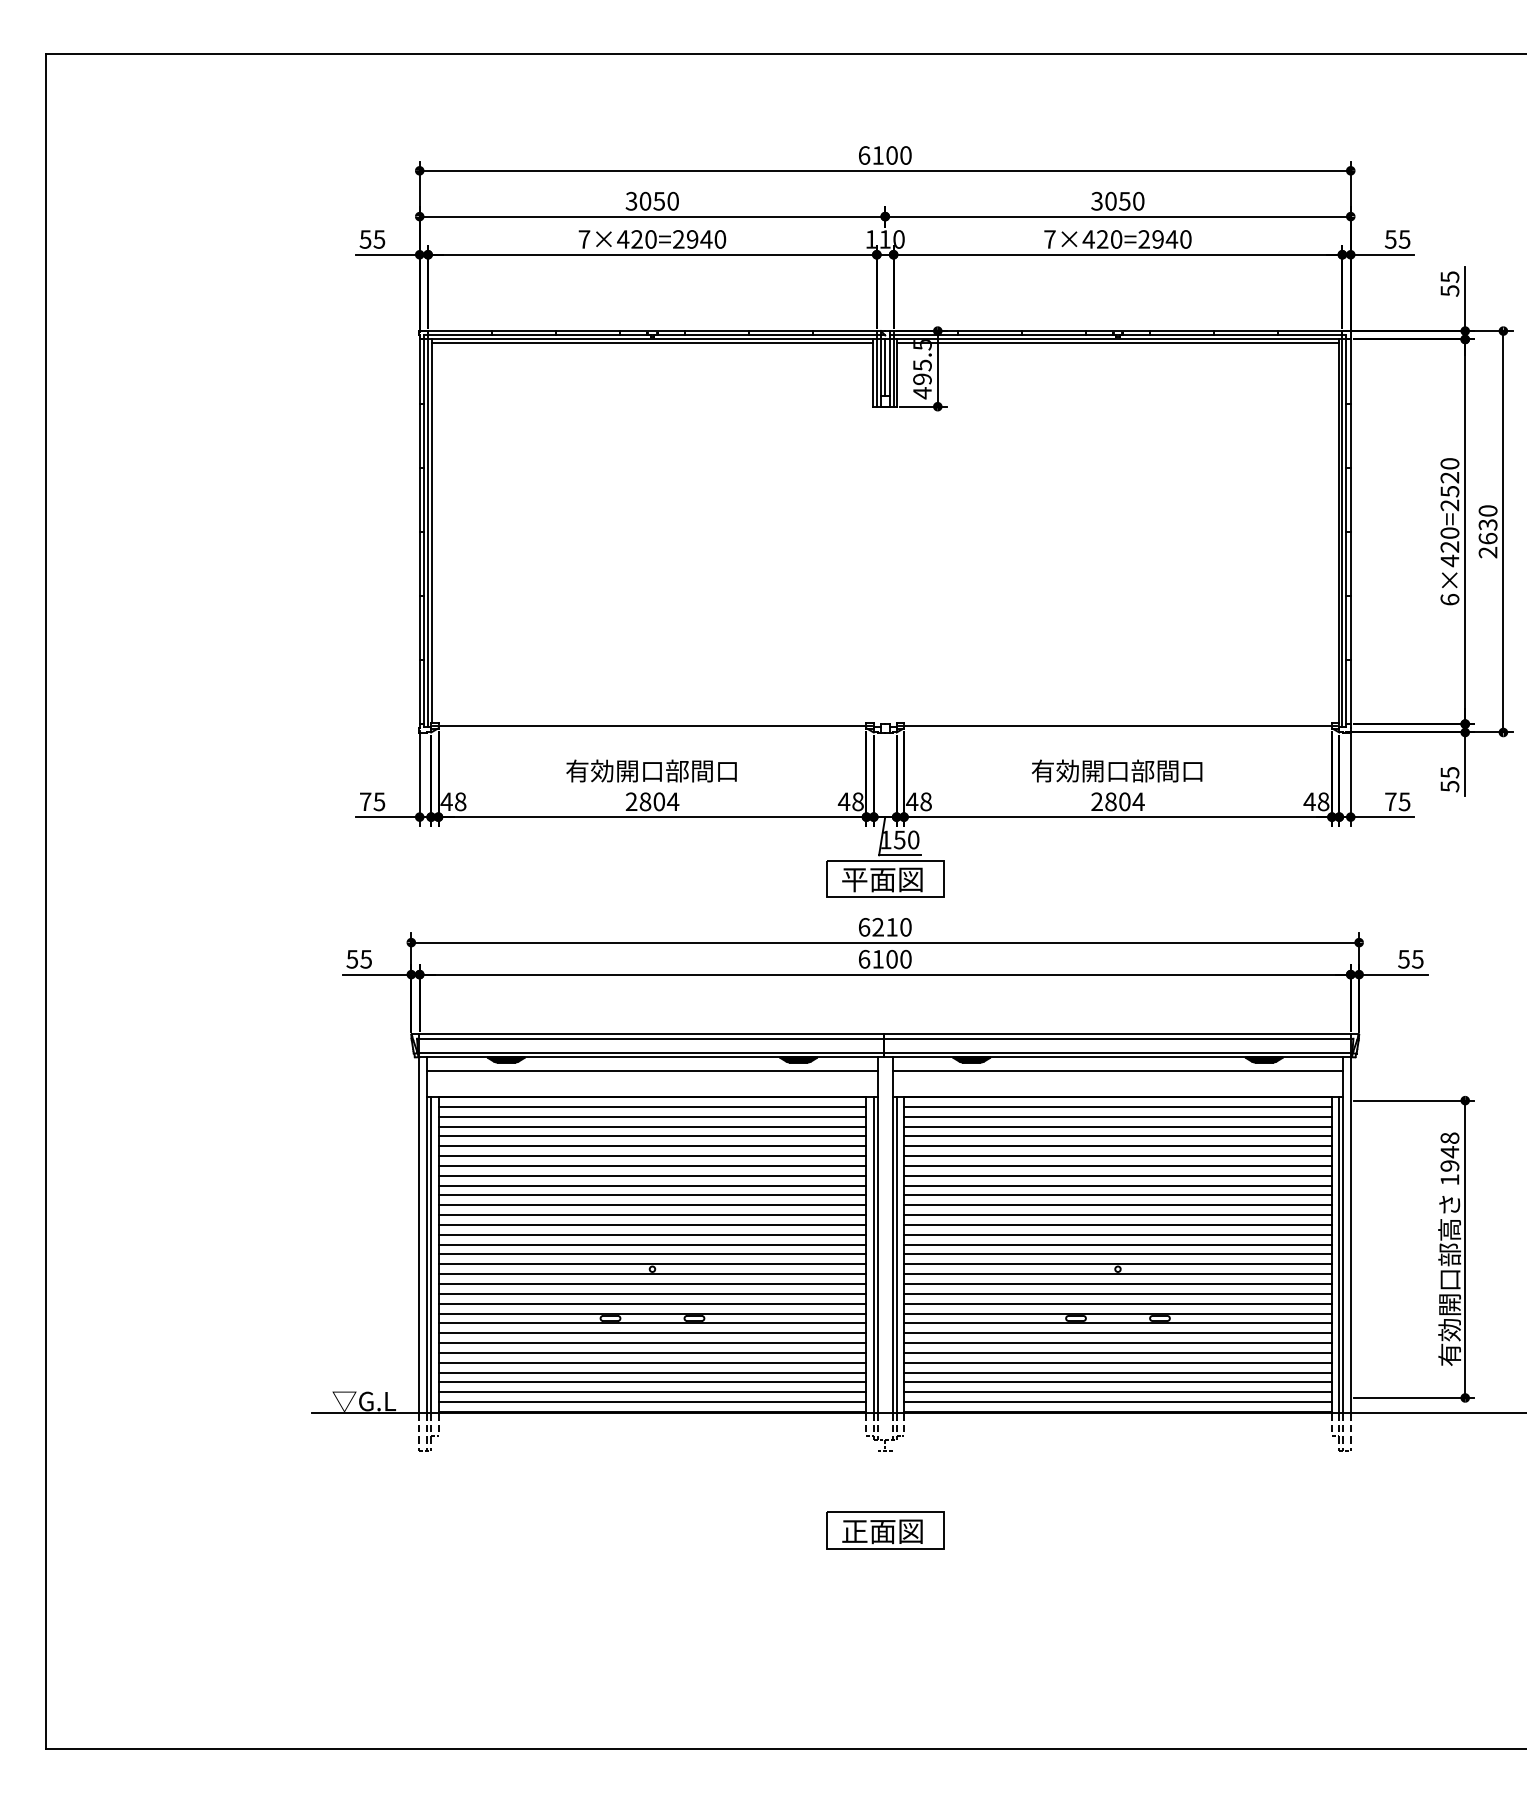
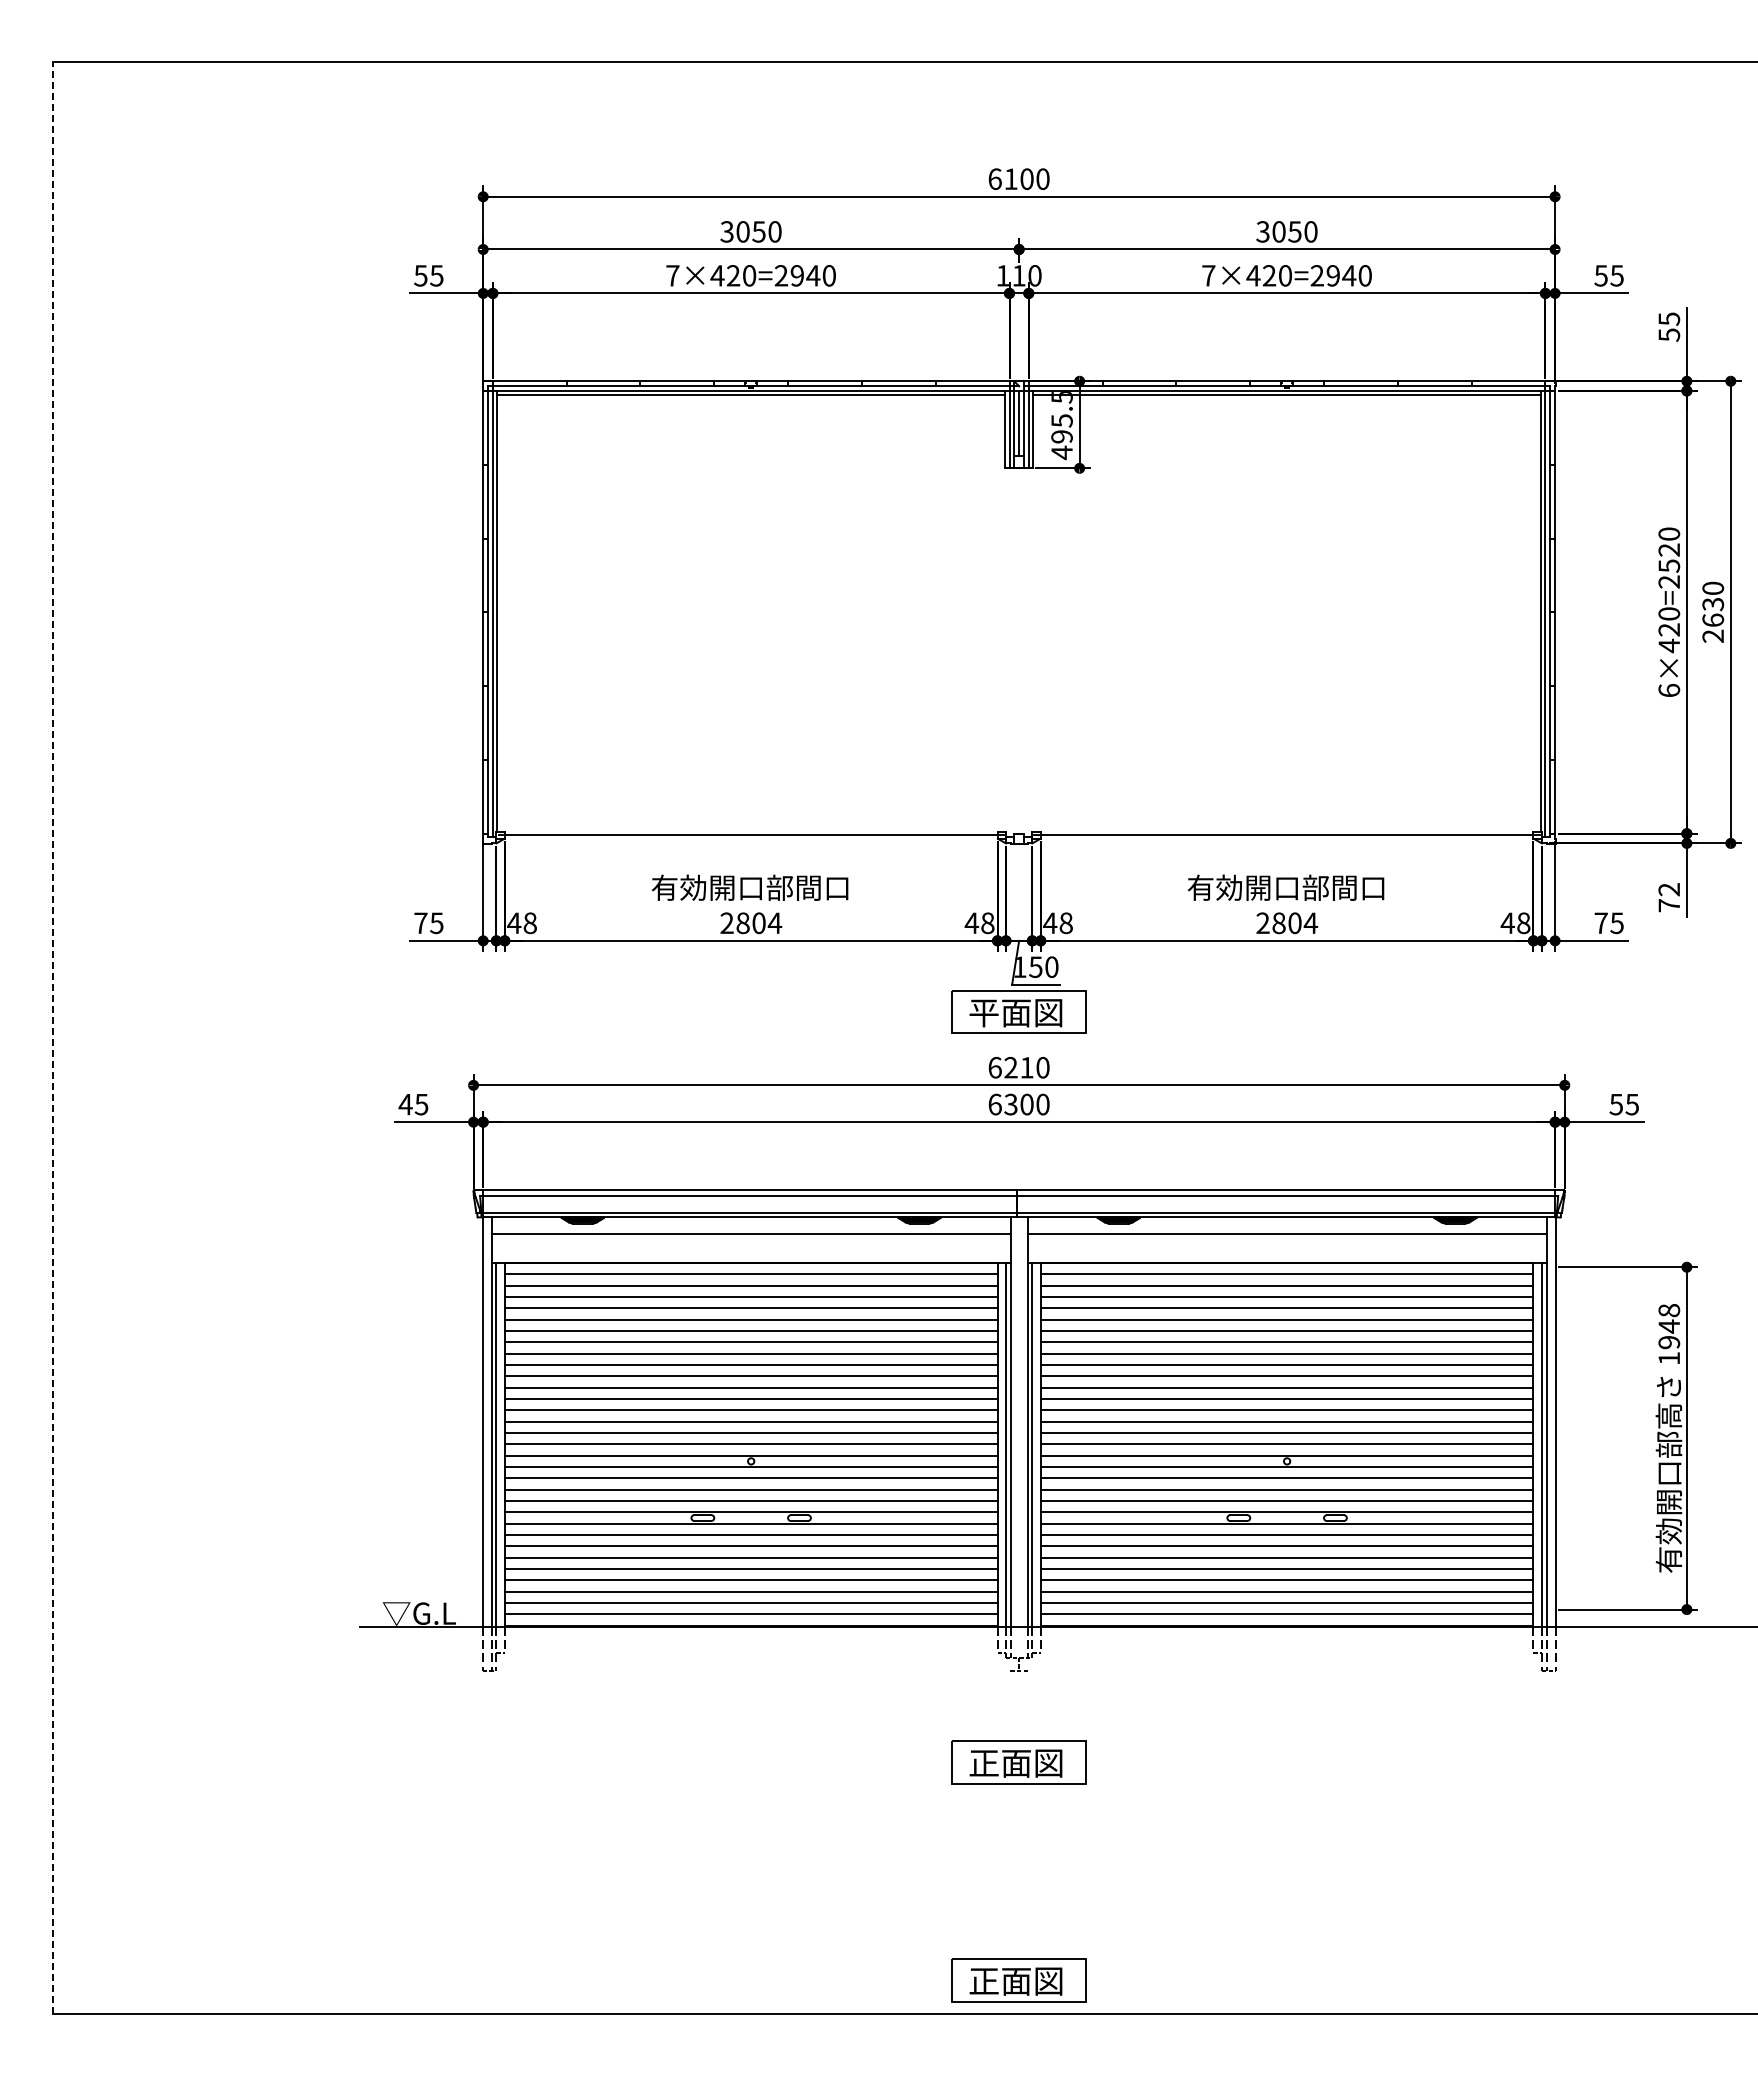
text: (1450, 779) -> (1669, 897), 55 -> 72
line: (45, 901) -> (52, 1038), solid -> dashed
text: (352, 959) -> (405, 1104), 55 -> 45
text: (877, 959) -> (1010, 1104), 6100 -> 6300
part: (884, 1720) -> (1018, 1980), added

